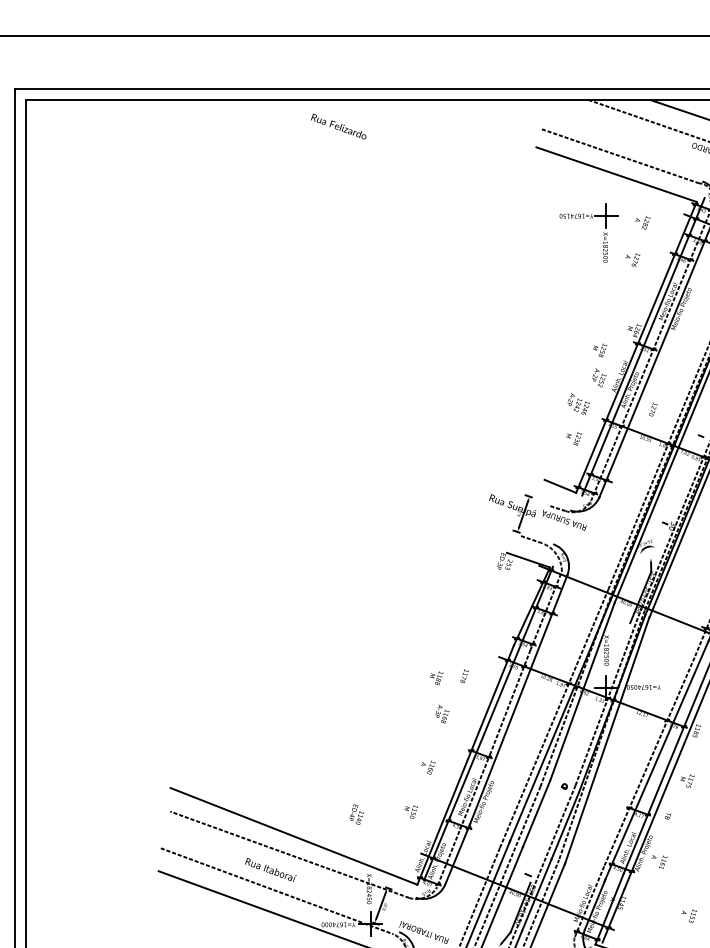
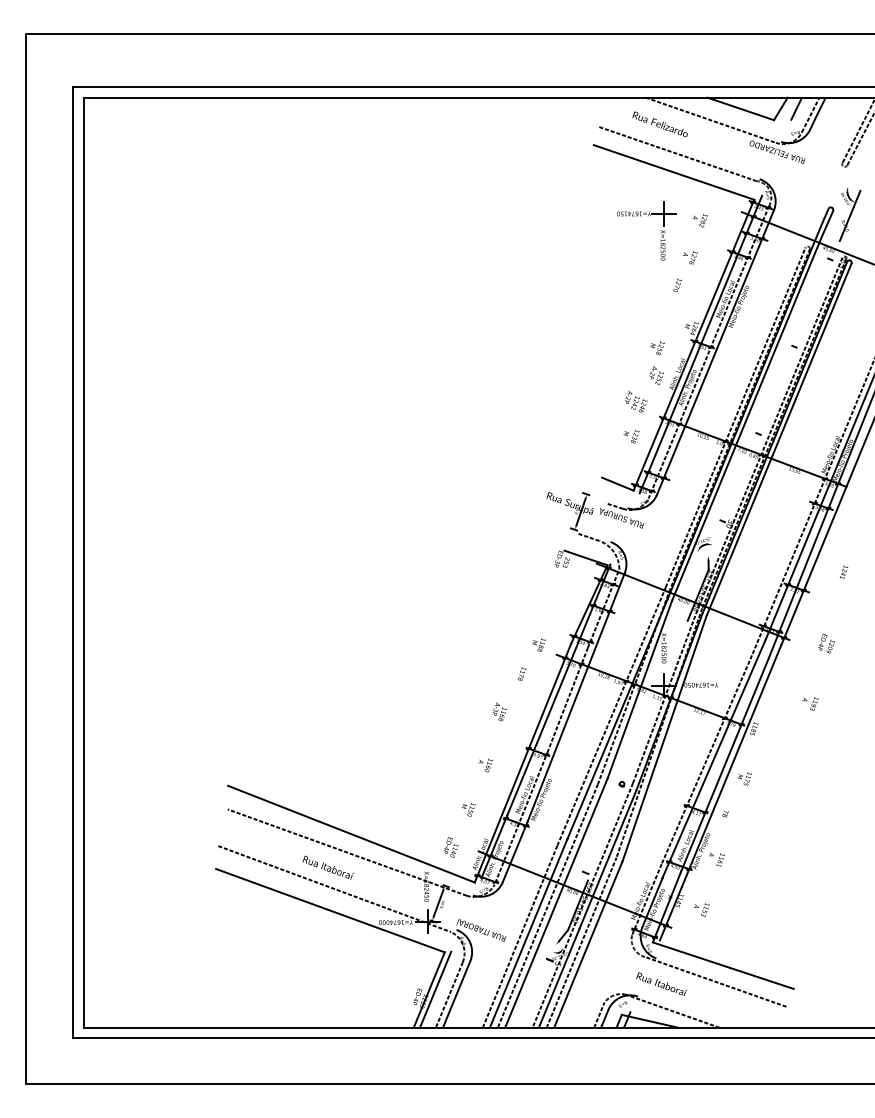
text: (338, 126) -> (659, 124), moved
text: (653, 409) -> (677, 285), moved
text: (436, 677) -> (538, 644), moved
text: (356, 814) -> (450, 847), moved
text: (689, 915) -> (701, 909), moved

